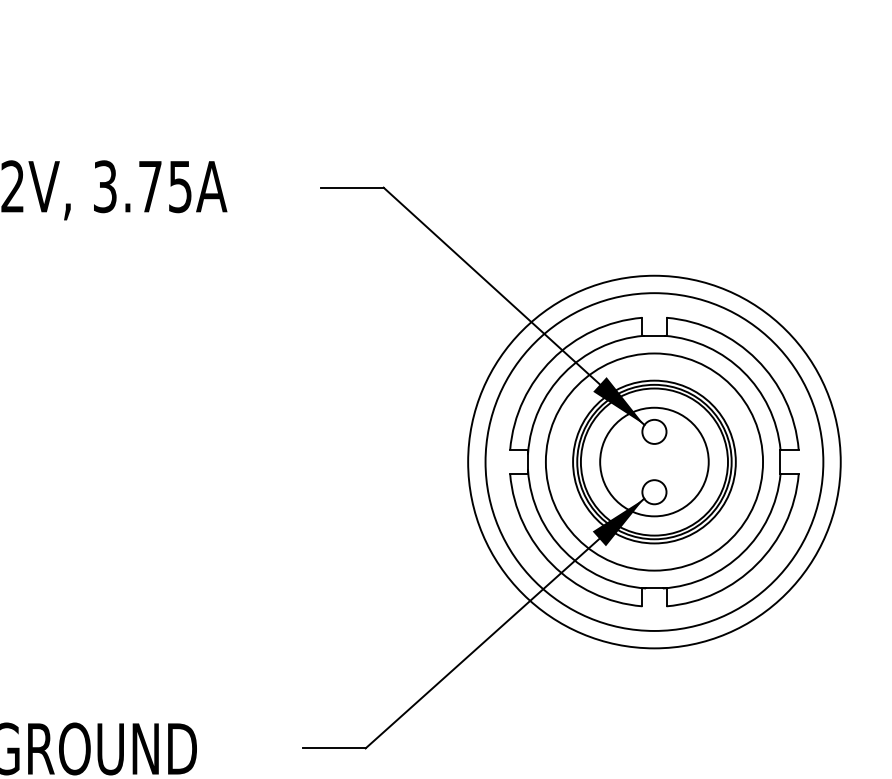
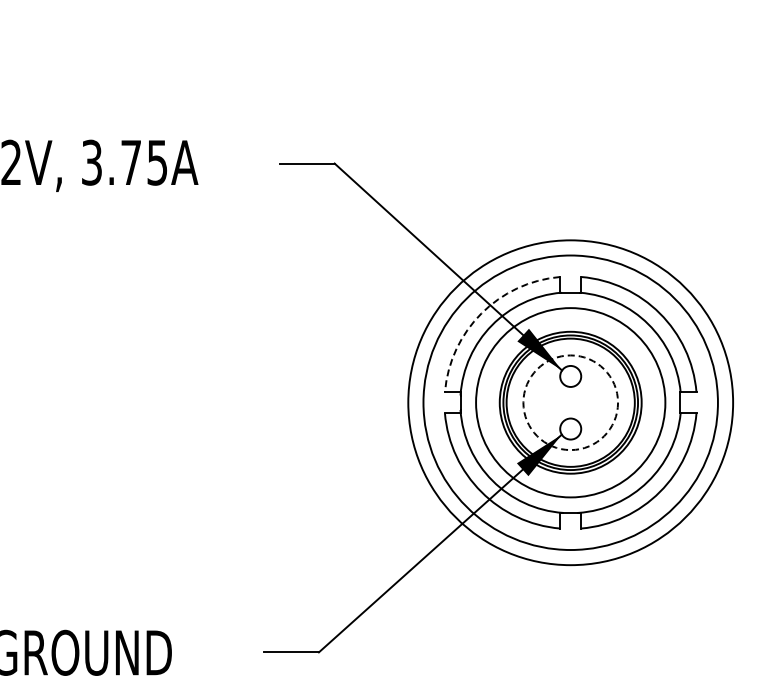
arc: (552, 359) -> (481, 313), solid -> dashed
circle: (654, 461) -> (570, 402), solid -> dashed

